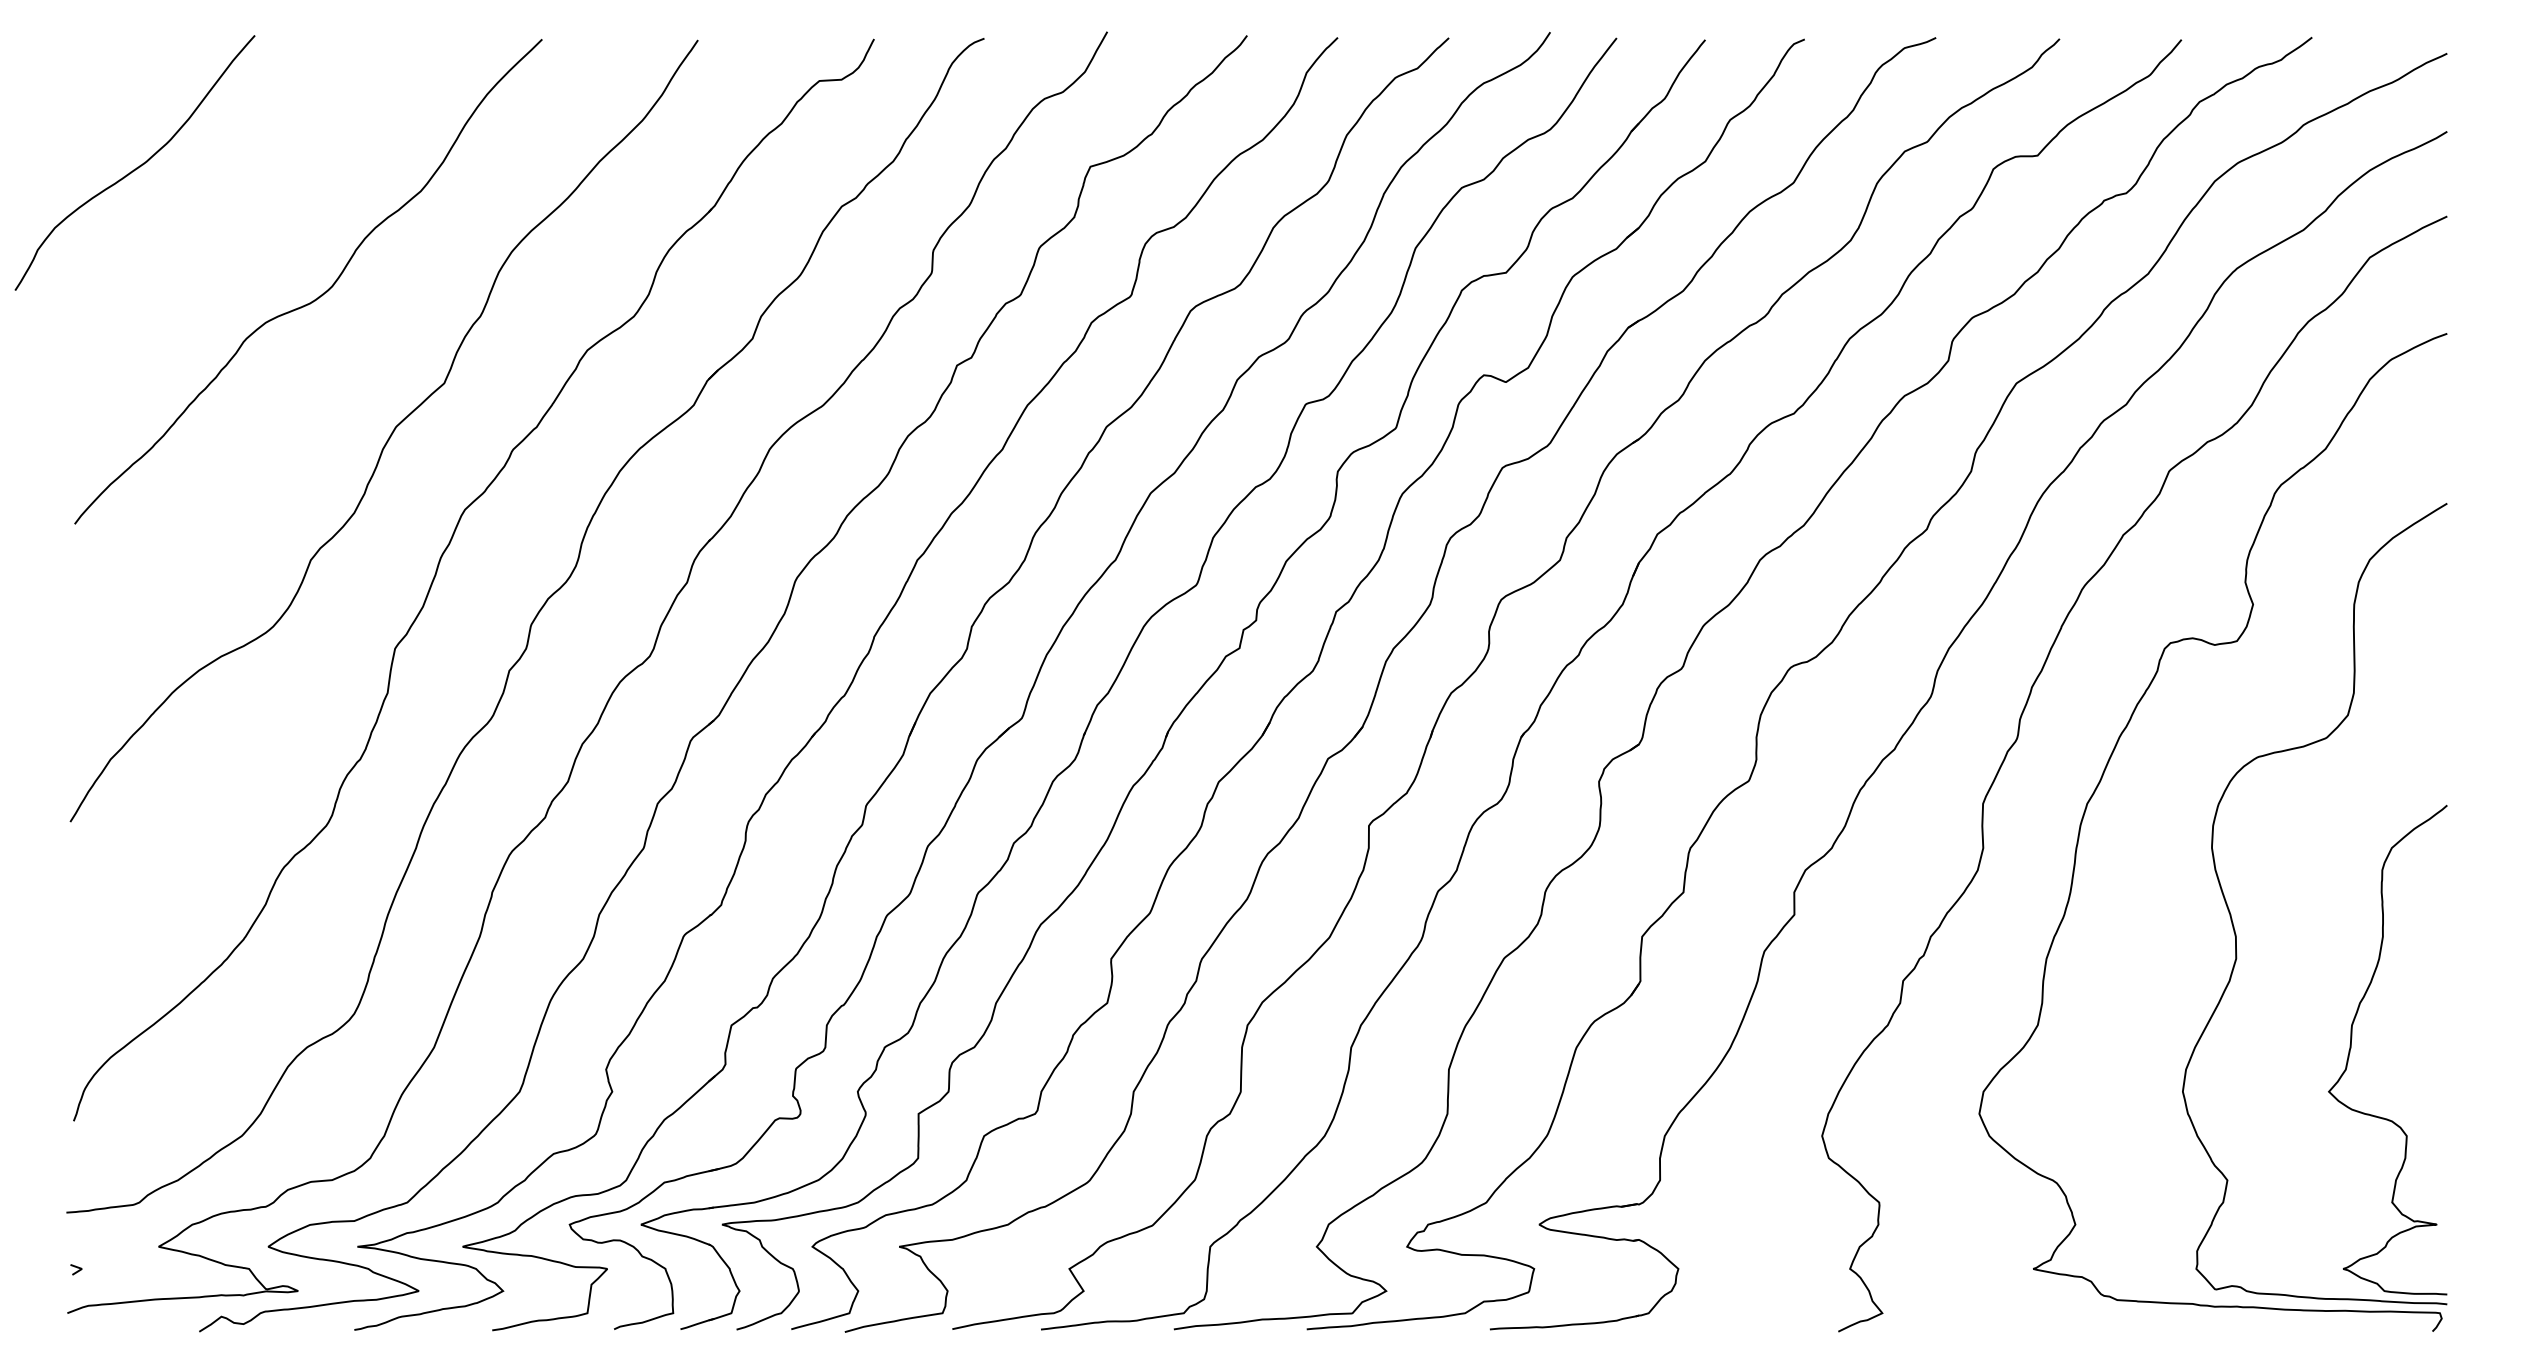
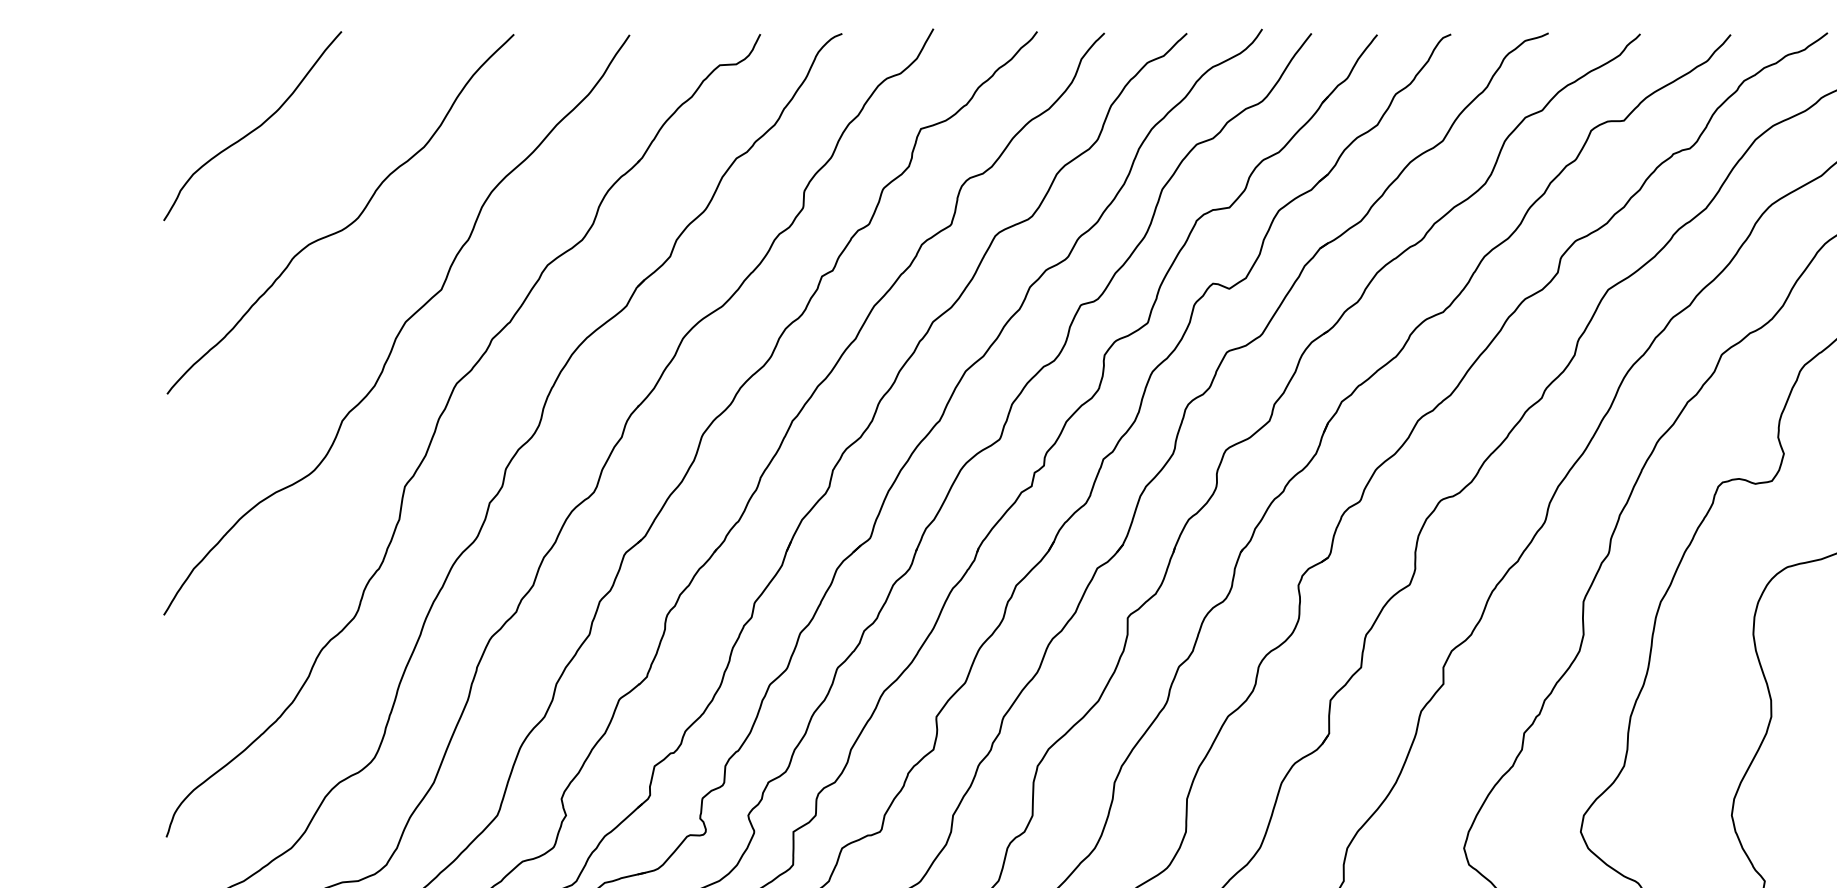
curve: (136, 167) -> (253, 129), moved

